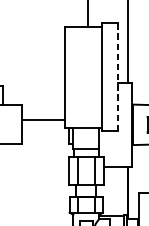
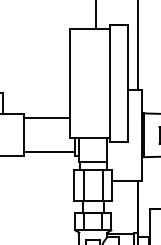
line: (117, 76) -> (127, 83), dashed -> solid
line: (43, 120) -> (46, 118), moved
line: (44, 140) -> (48, 152), added

